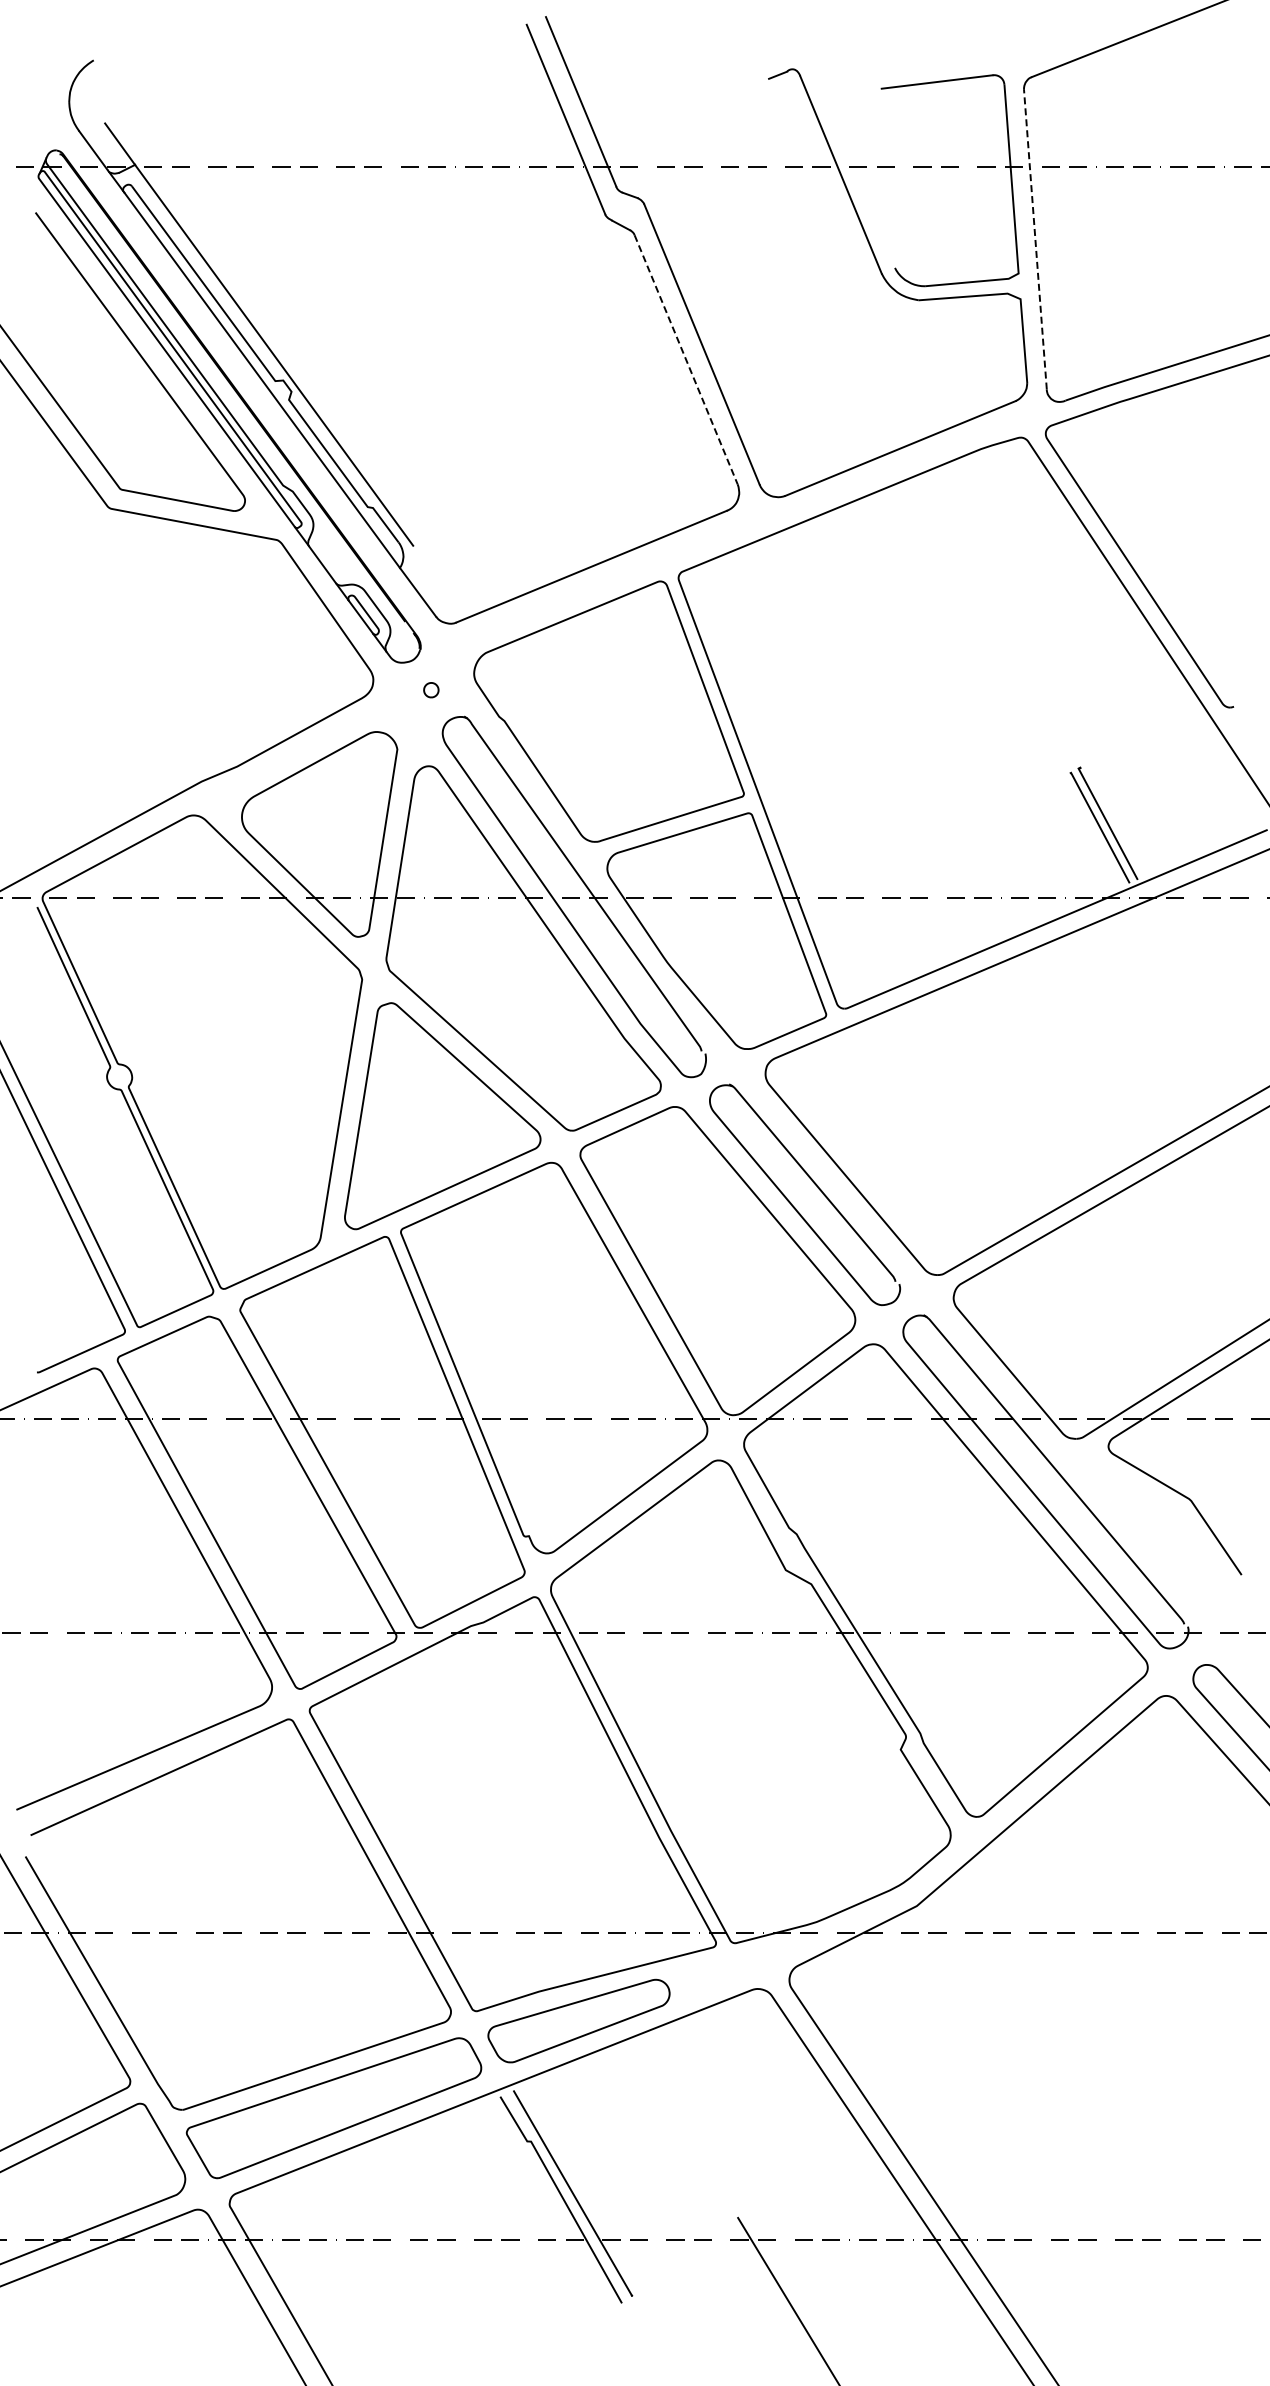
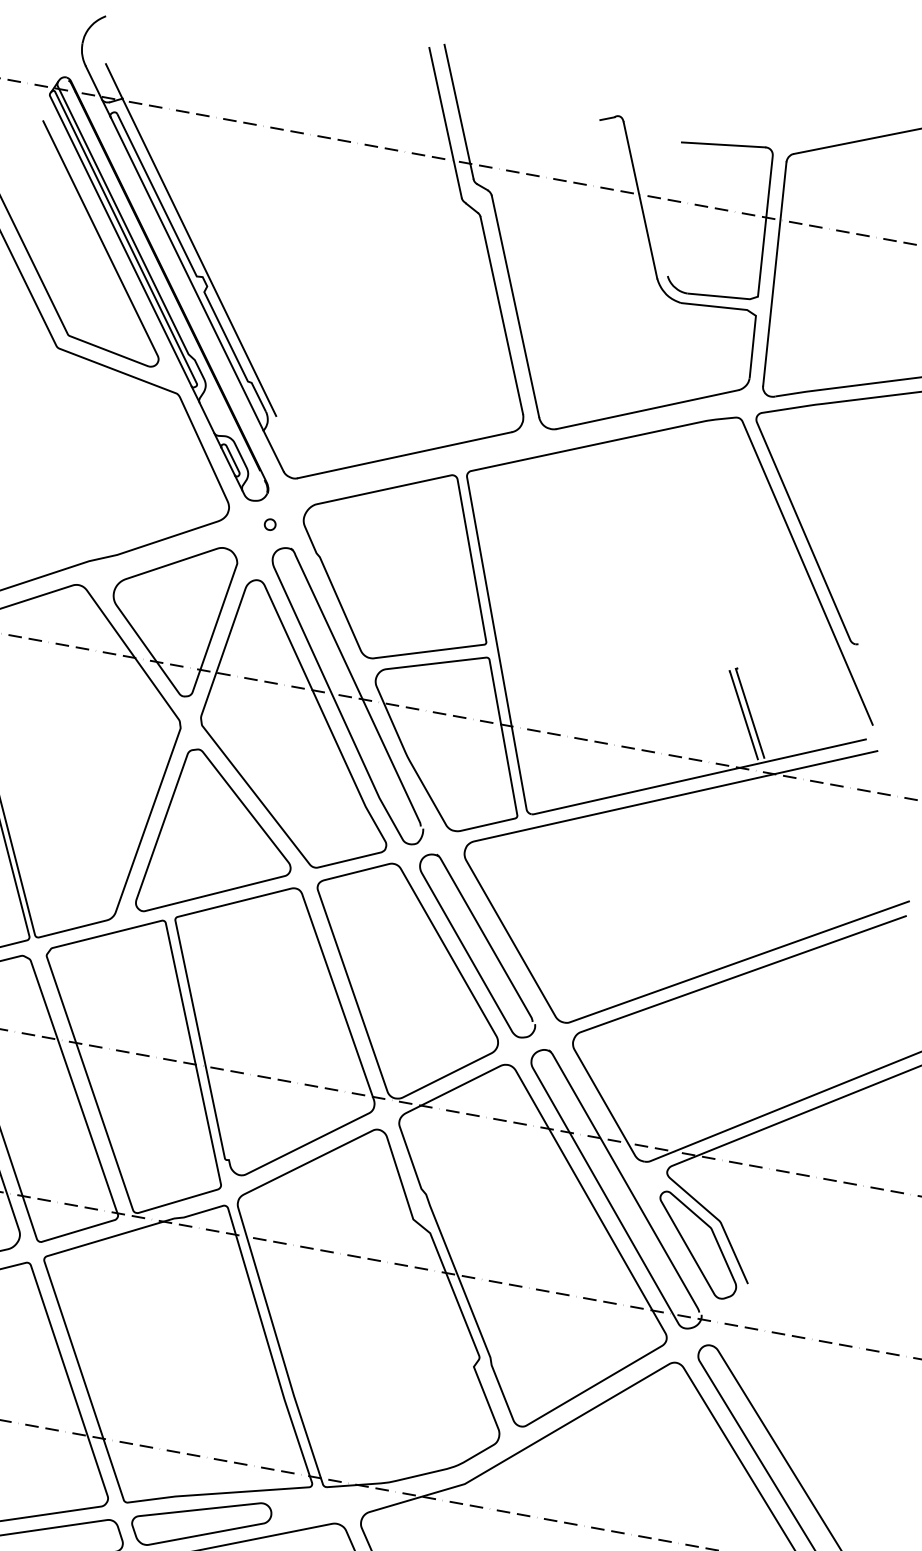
line: (1035, 239) -> (774, 273), dashed -> solid
line: (686, 359) -> (502, 315), dashed -> solid
part: (1165, 1536) -> (697, 1245), added

